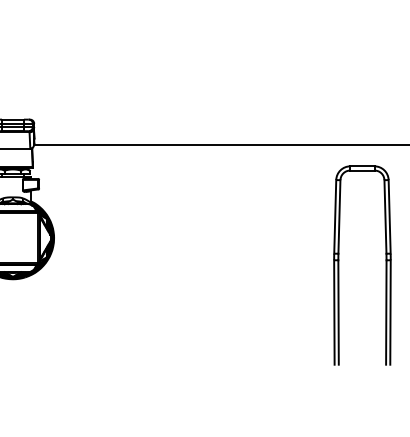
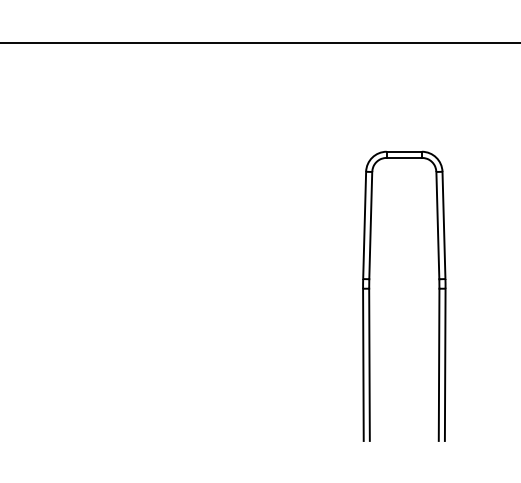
part: (339, 265) -> (370, 296), moved

